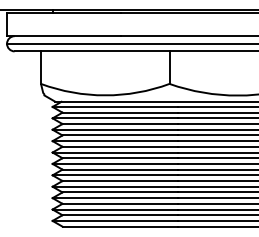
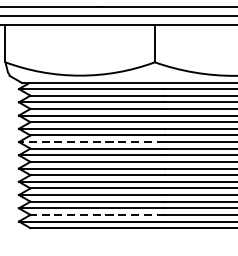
line: (115, 152) -> (92, 142), solid -> dashed
line: (120, 215) -> (97, 215), solid -> dashed

